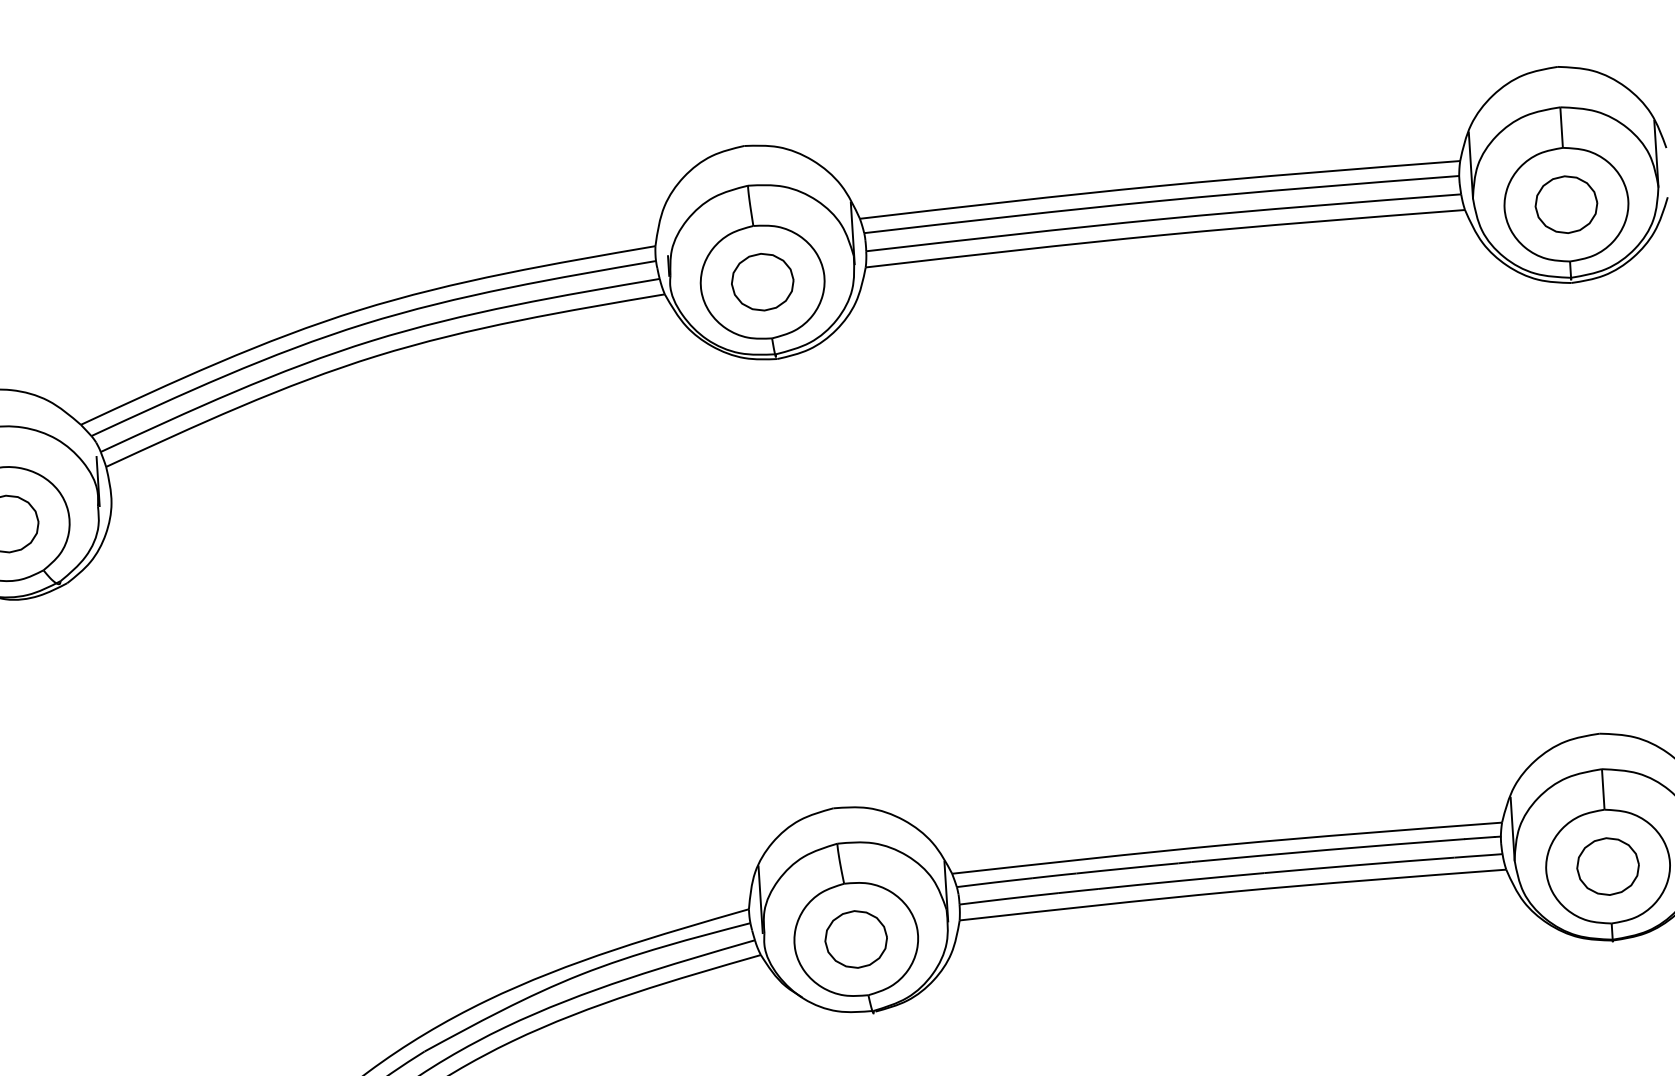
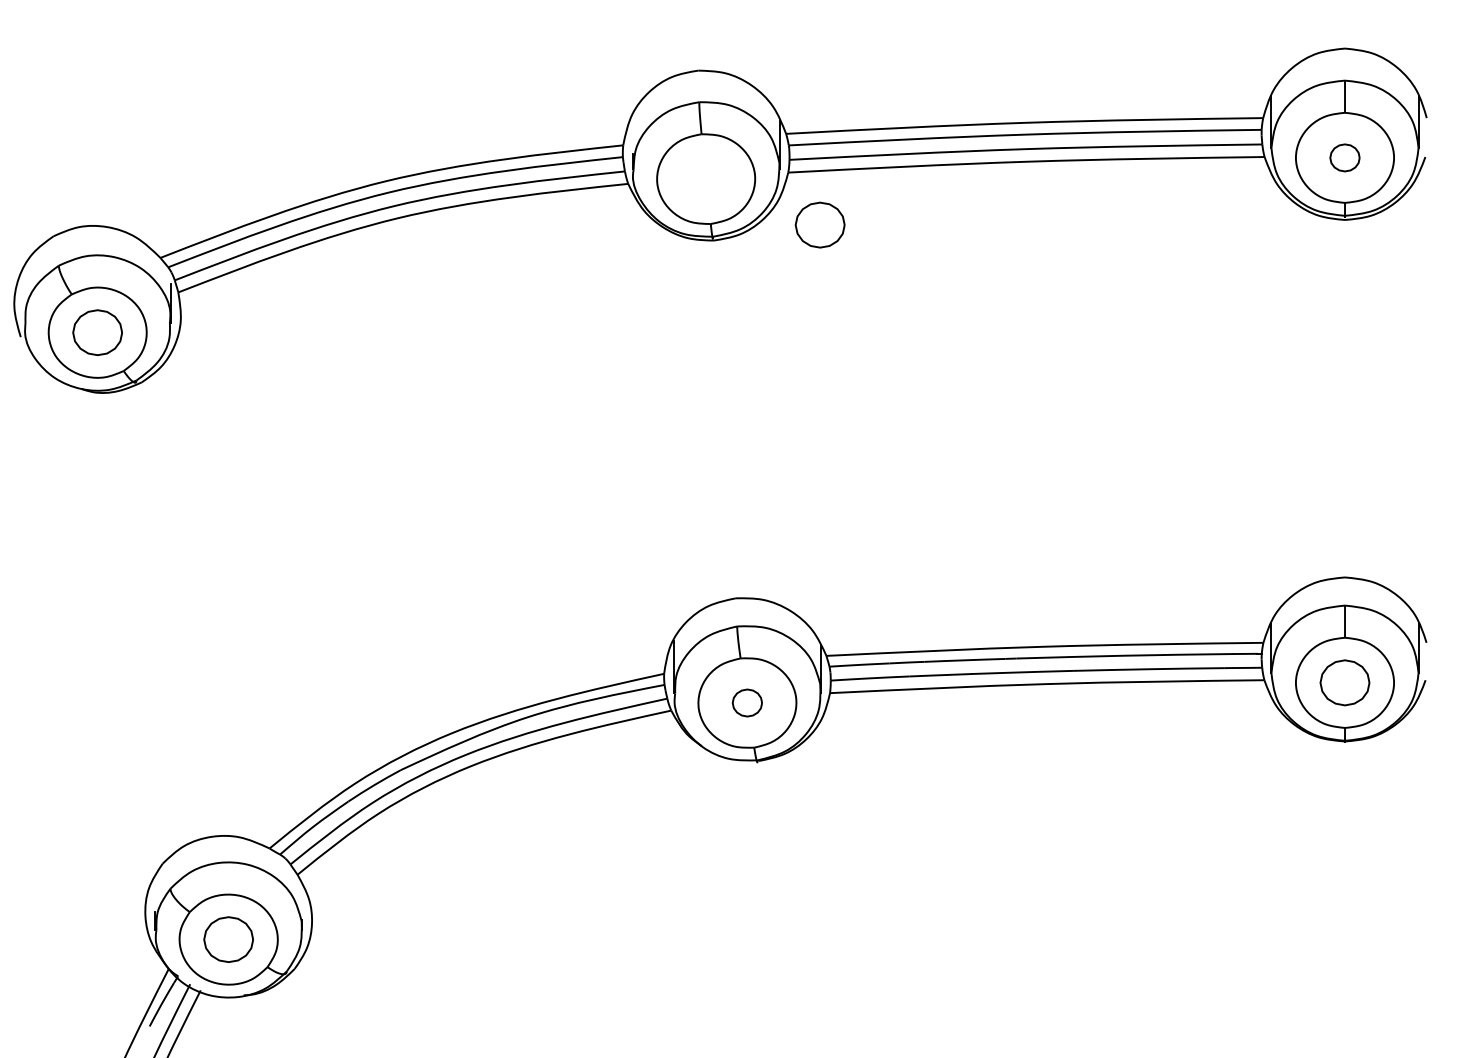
part: (1565, 204) -> (1344, 157), size x0.6
part: (761, 281) -> (819, 224), moved
part: (856, 938) -> (747, 702), size x0.6

